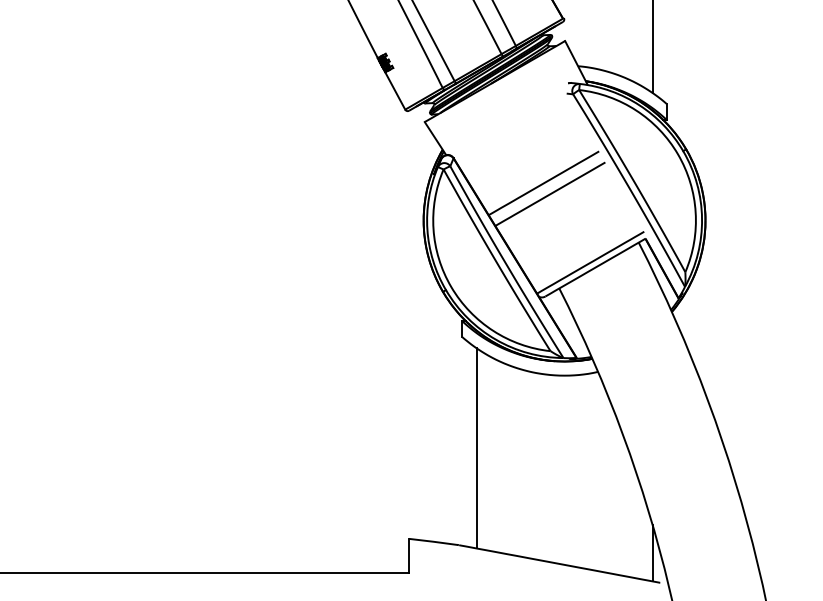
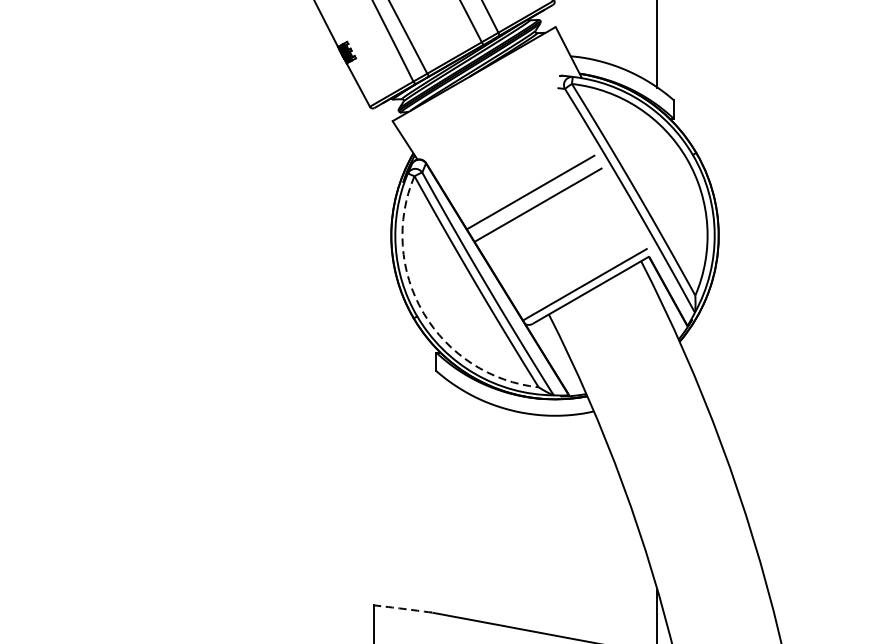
arc: (451, 287) -> (423, 313), solid -> dashed
line: (476, 448) -> (452, 500), removed
arc: (433, 541) -> (402, 608), solid -> dashed

